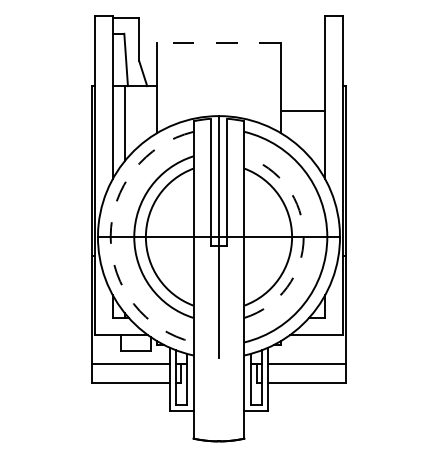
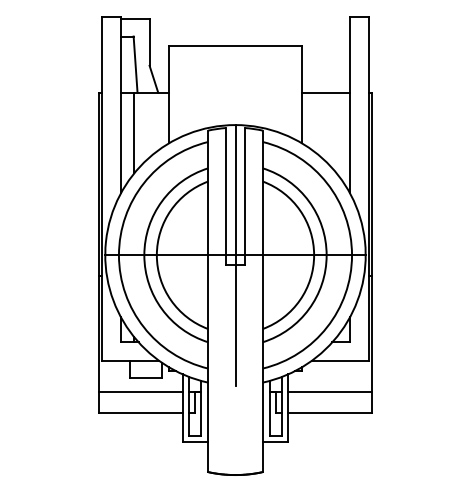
line: (219, 42) -> (236, 45), dashed -> solid
line: (302, 111) -> (325, 93), moved
arc: (110, 237) -> (118, 255), dashed -> solid
arc: (303, 237) -> (326, 255), dashed -> solid

